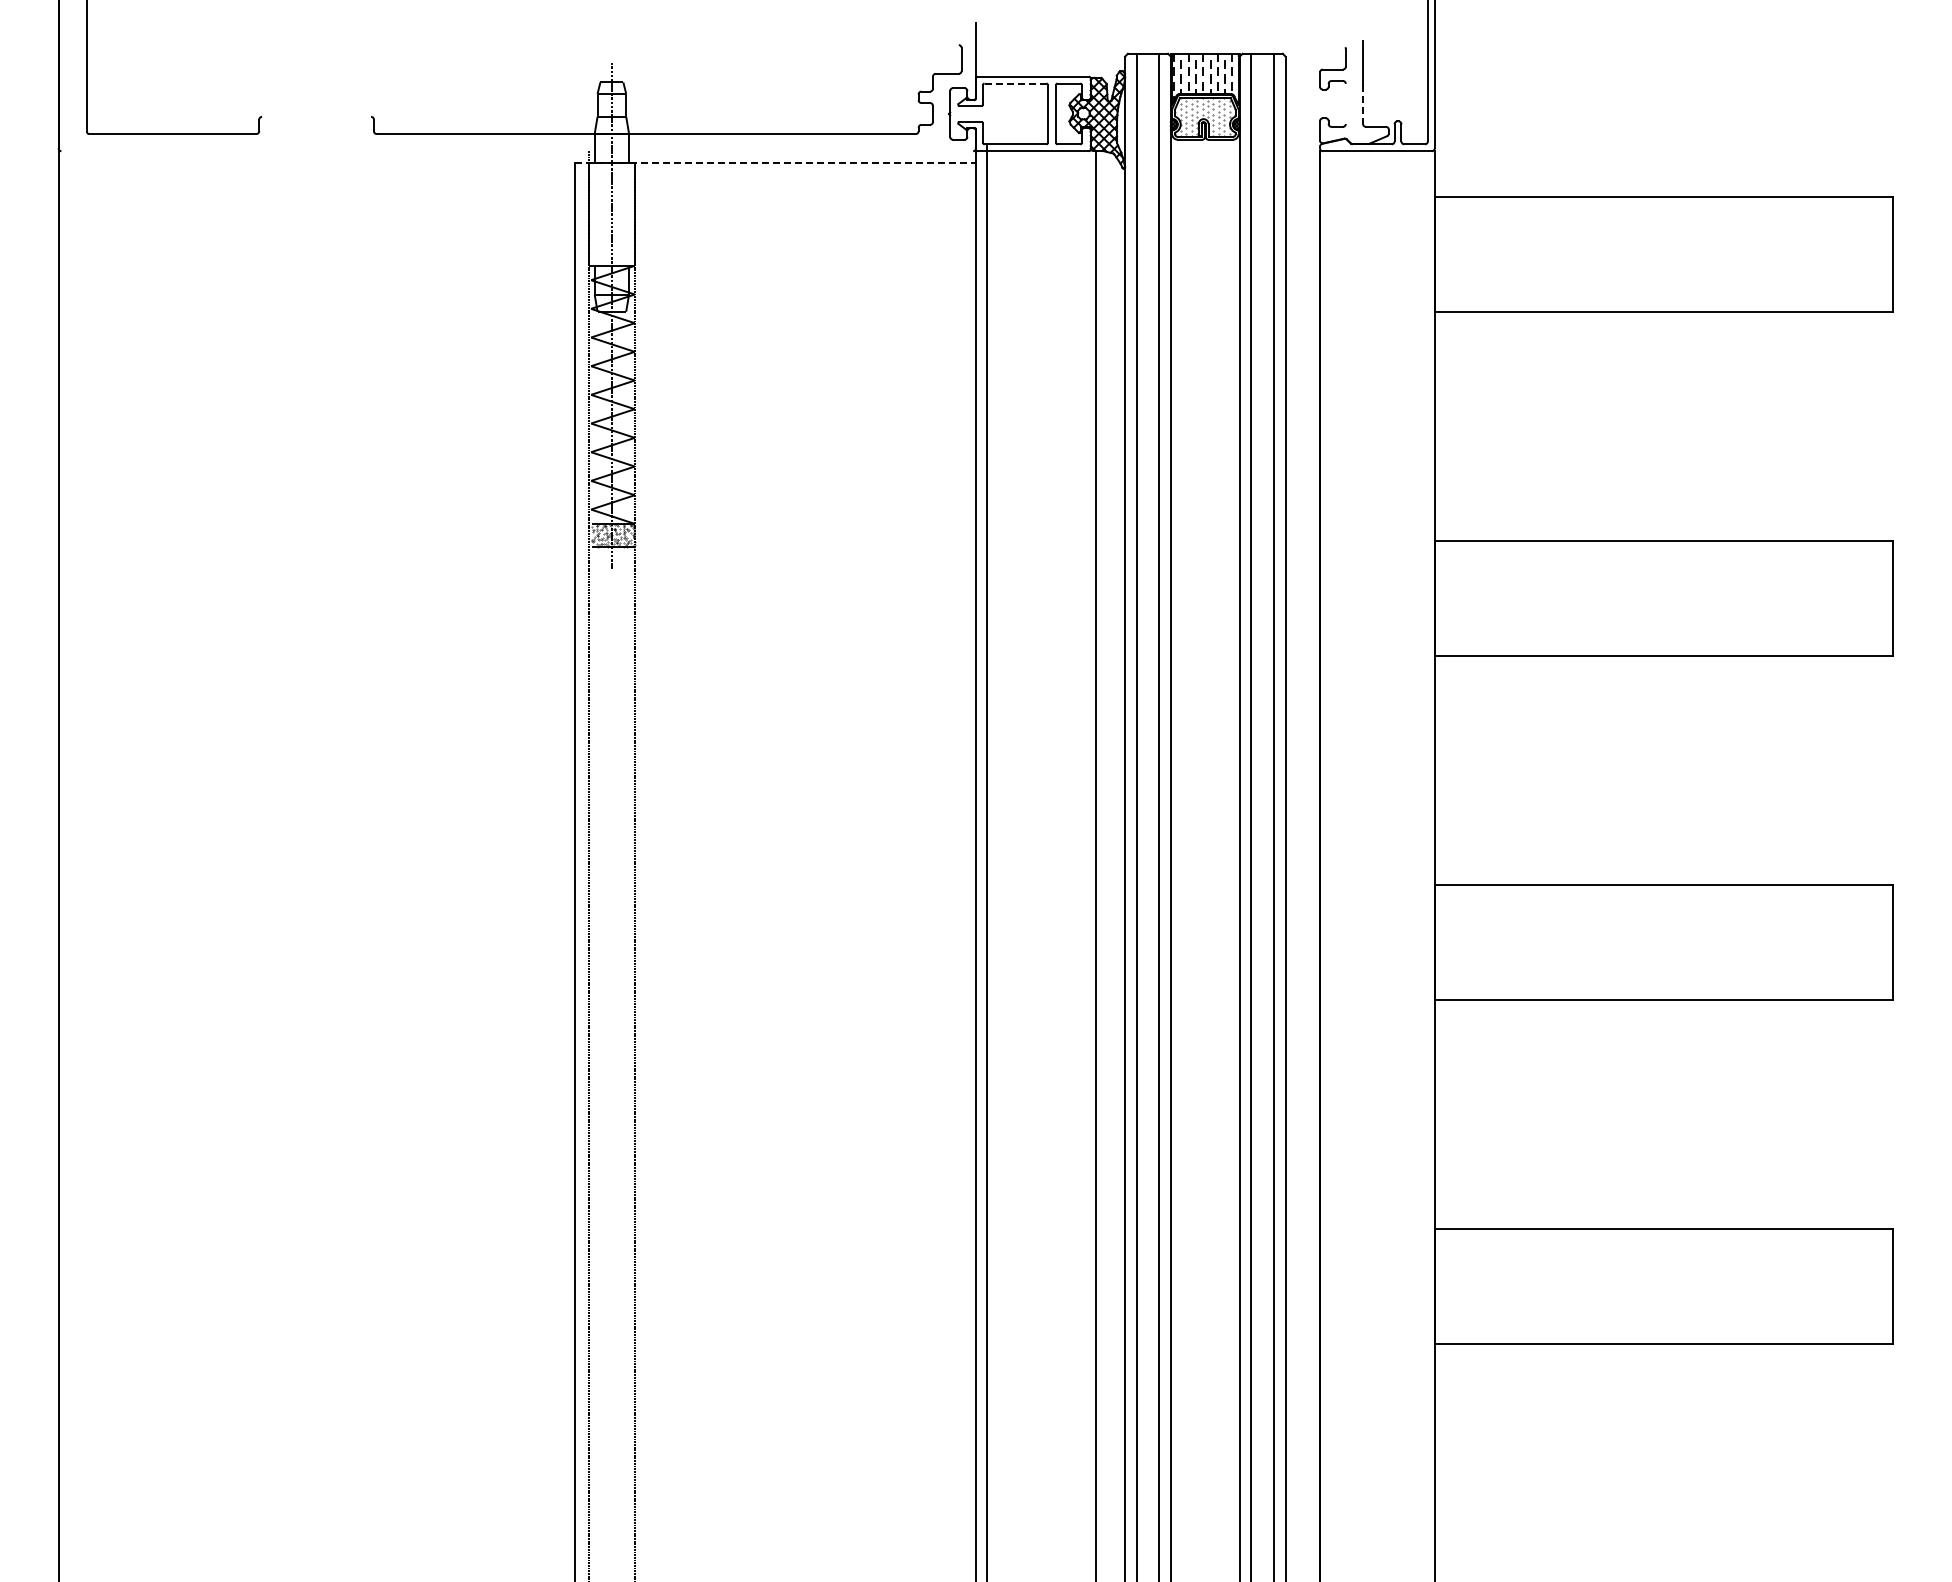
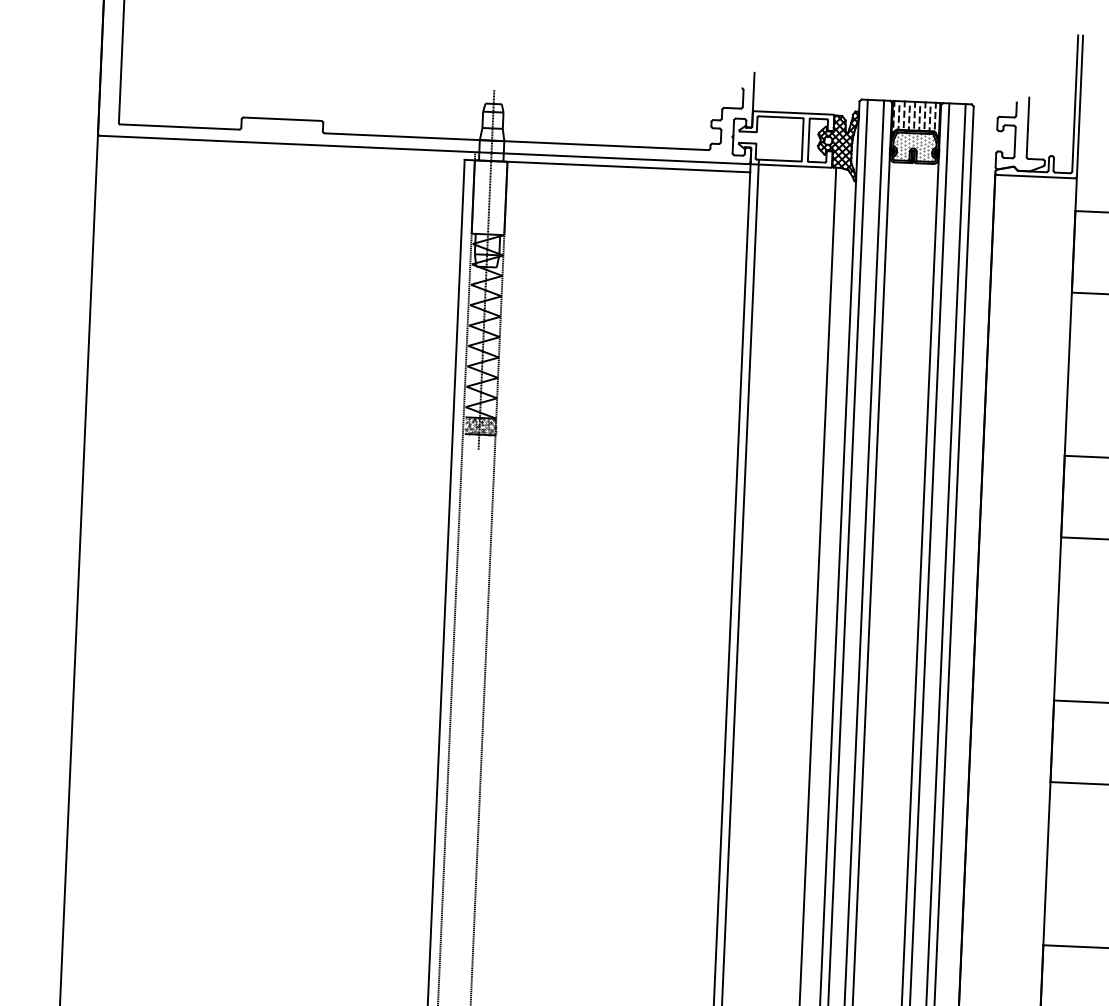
line: (1015, 83) -> (780, 117), dashed -> solid
line: (1345, 103) -> (1014, 141), added
line: (1363, 105) -> (1027, 143), dashed -> solid
line: (316, 116) -> (282, 119), added
line: (517, 151) -> (424, 150), added
line: (775, 162) -> (607, 165), dashed -> solid

